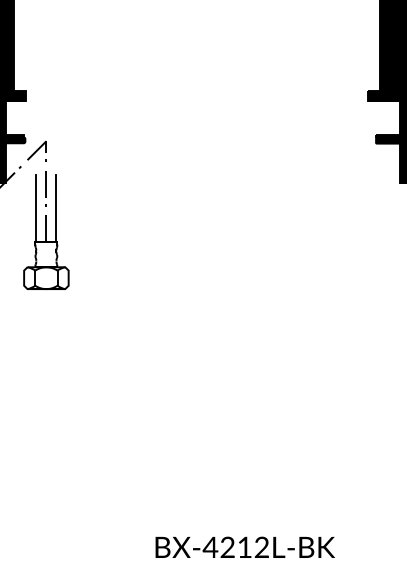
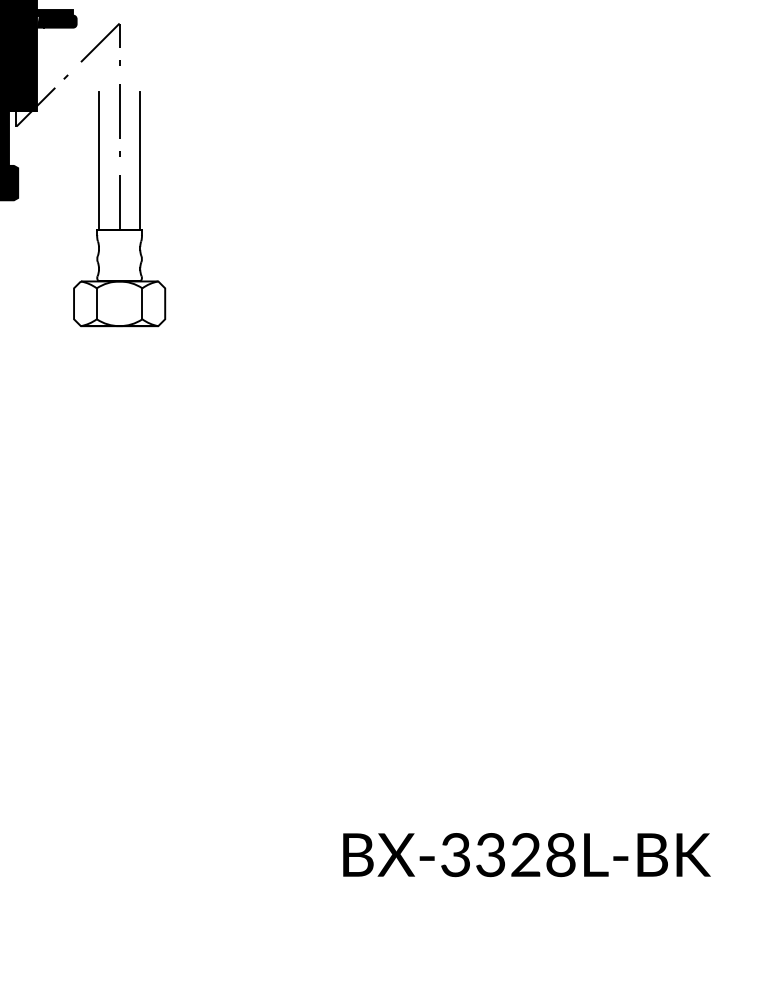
text: (235, 547) -> (506, 855), BX-4212L-BK -> BX-3328L-BK

